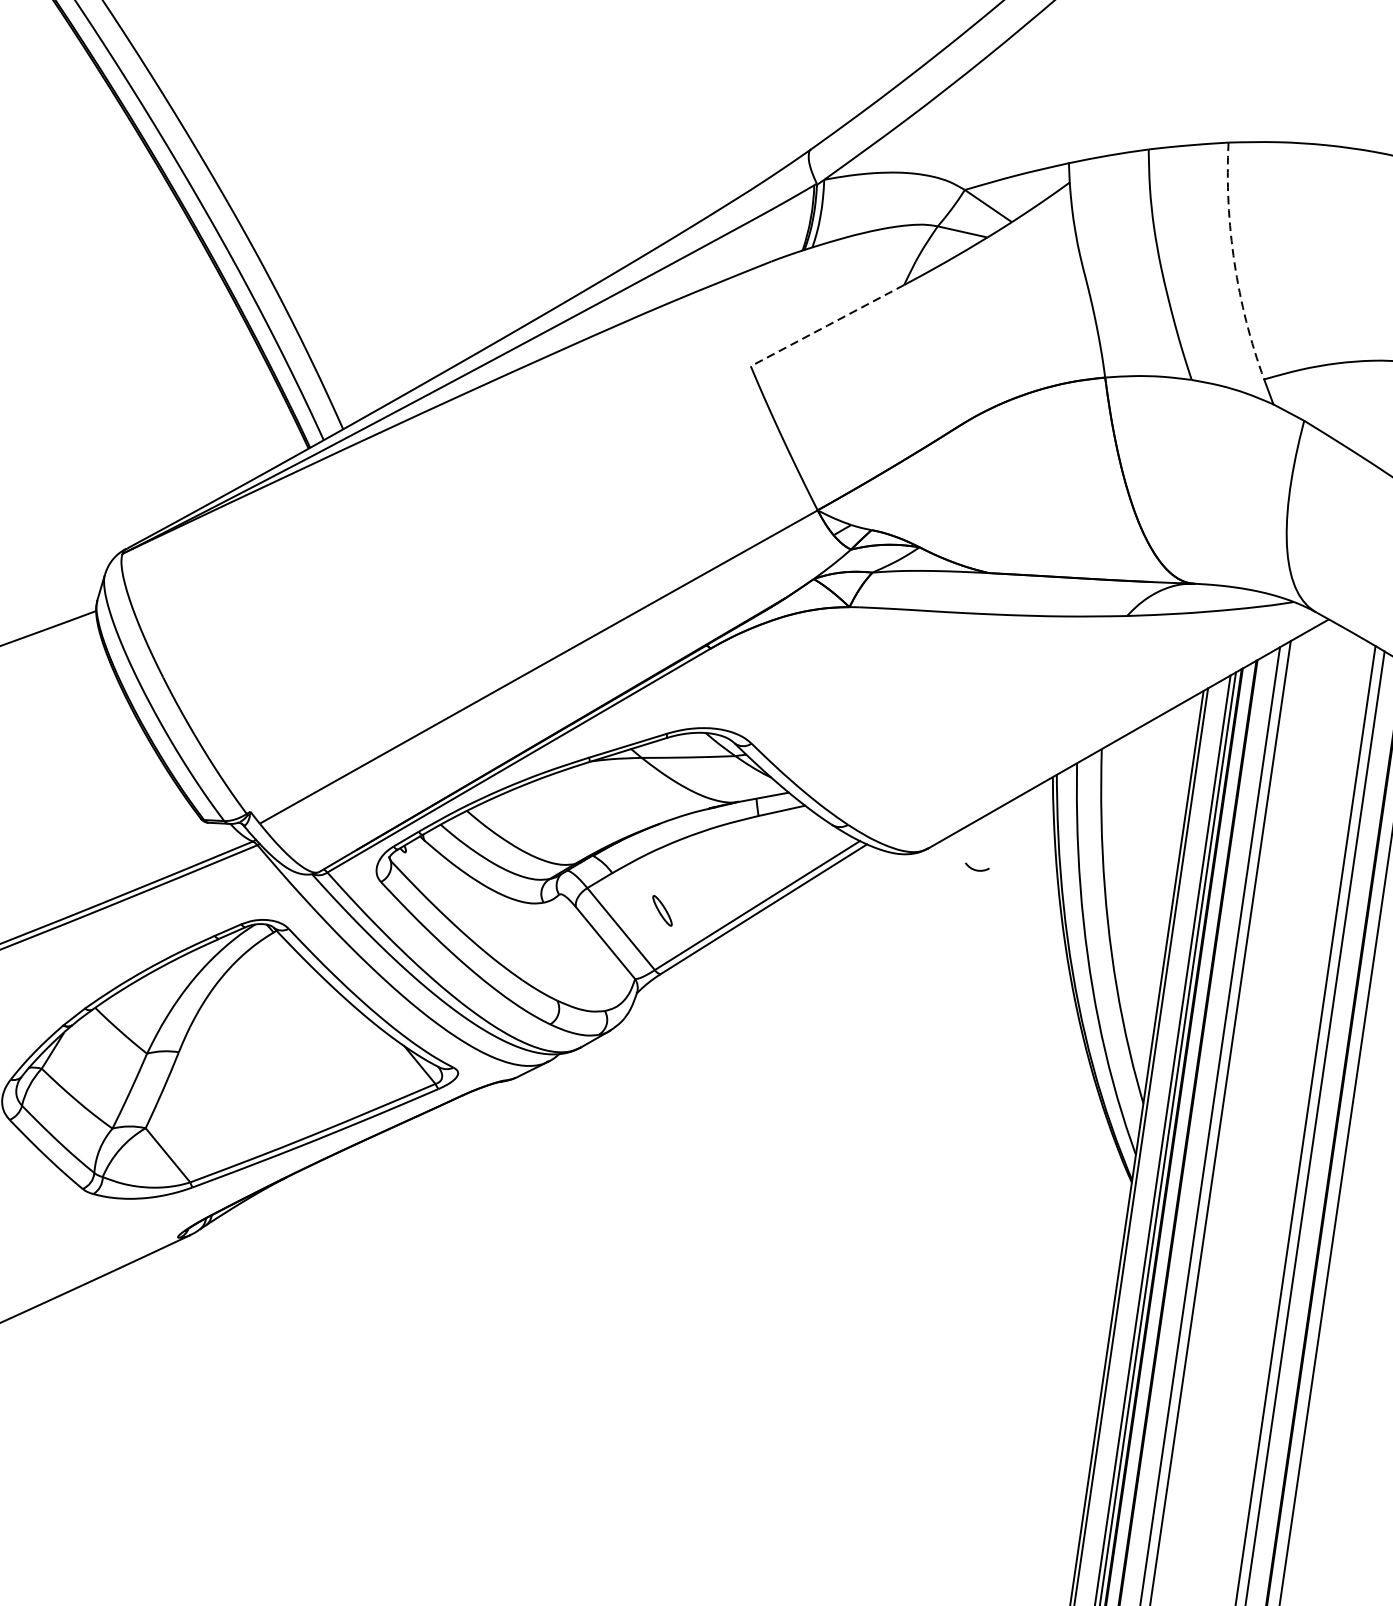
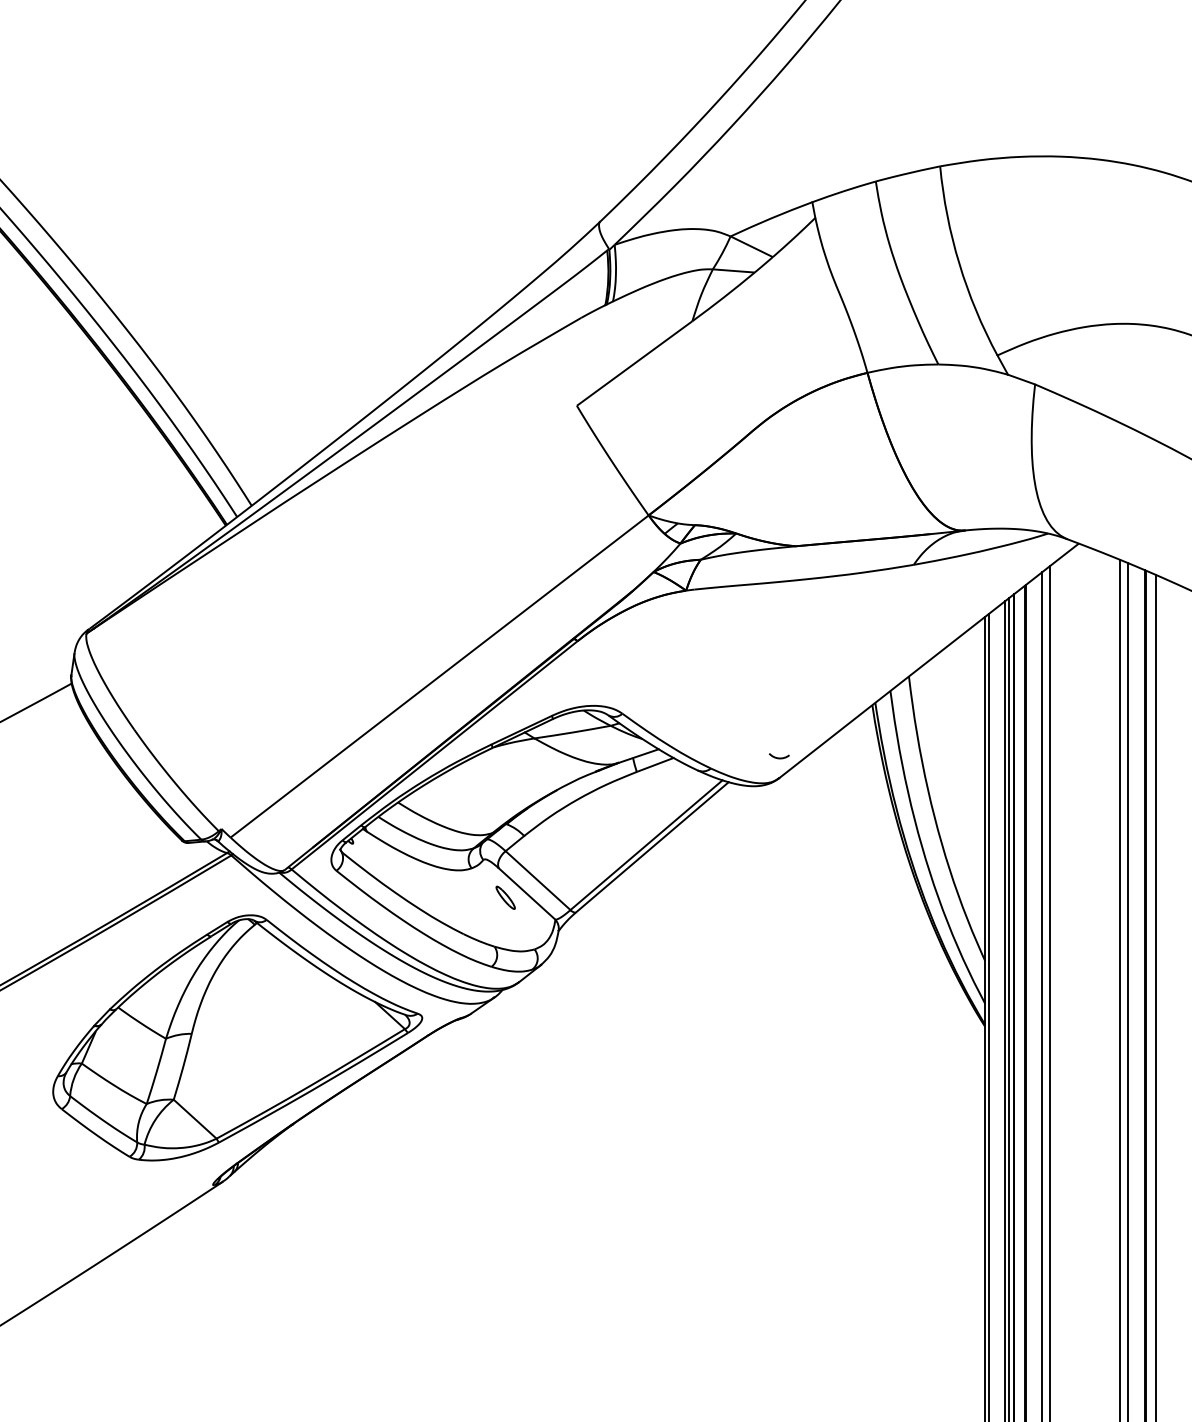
arc: (1234, 262) -> (959, 263), dashed -> solid
line: (827, 325) -> (634, 363), dashed -> solid
arc: (975, 869) -> (778, 757), moved
part: (662, 910) -> (505, 897), moved

